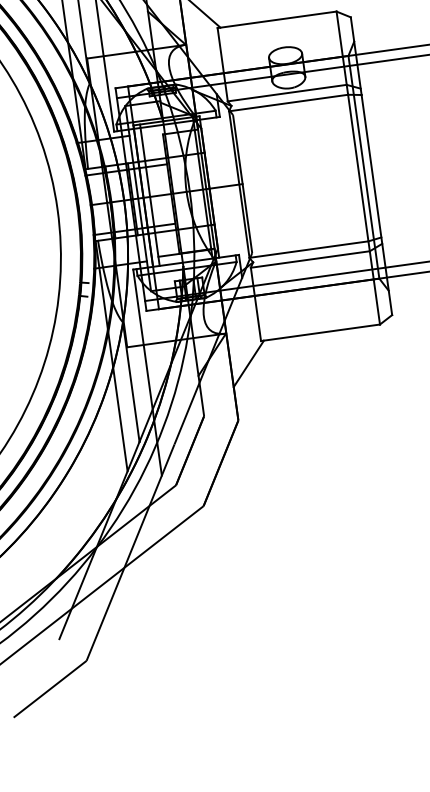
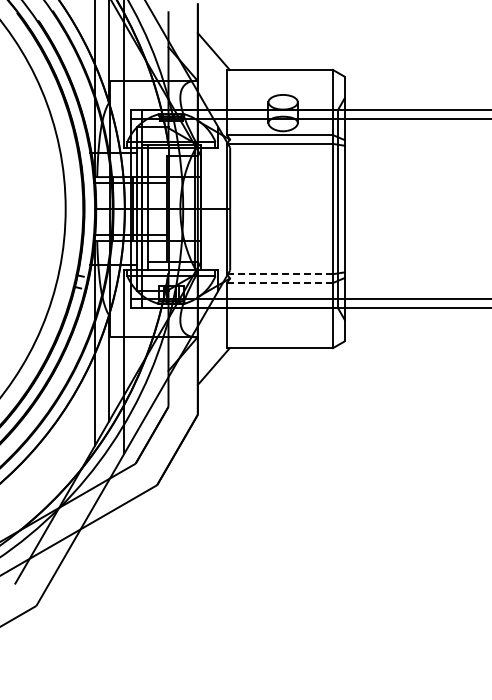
line: (309, 249) -> (280, 274), solid -> dashed
line: (310, 259) -> (280, 283), solid -> dashed

